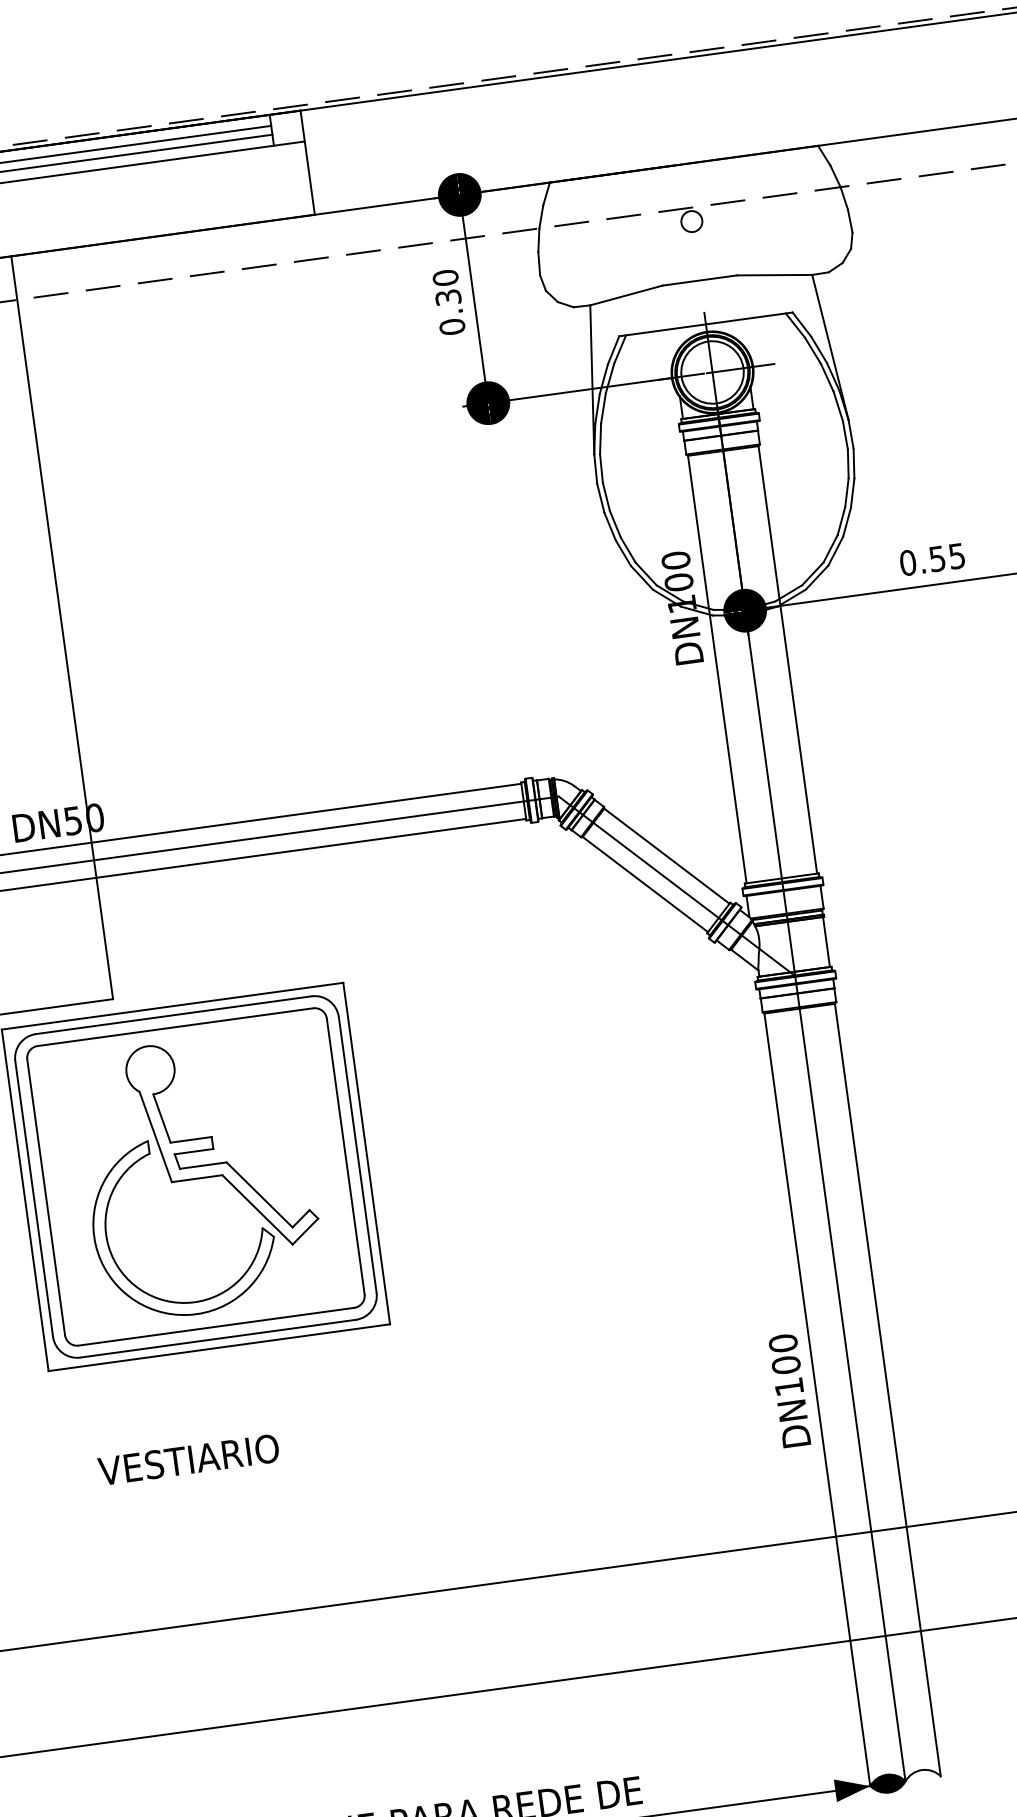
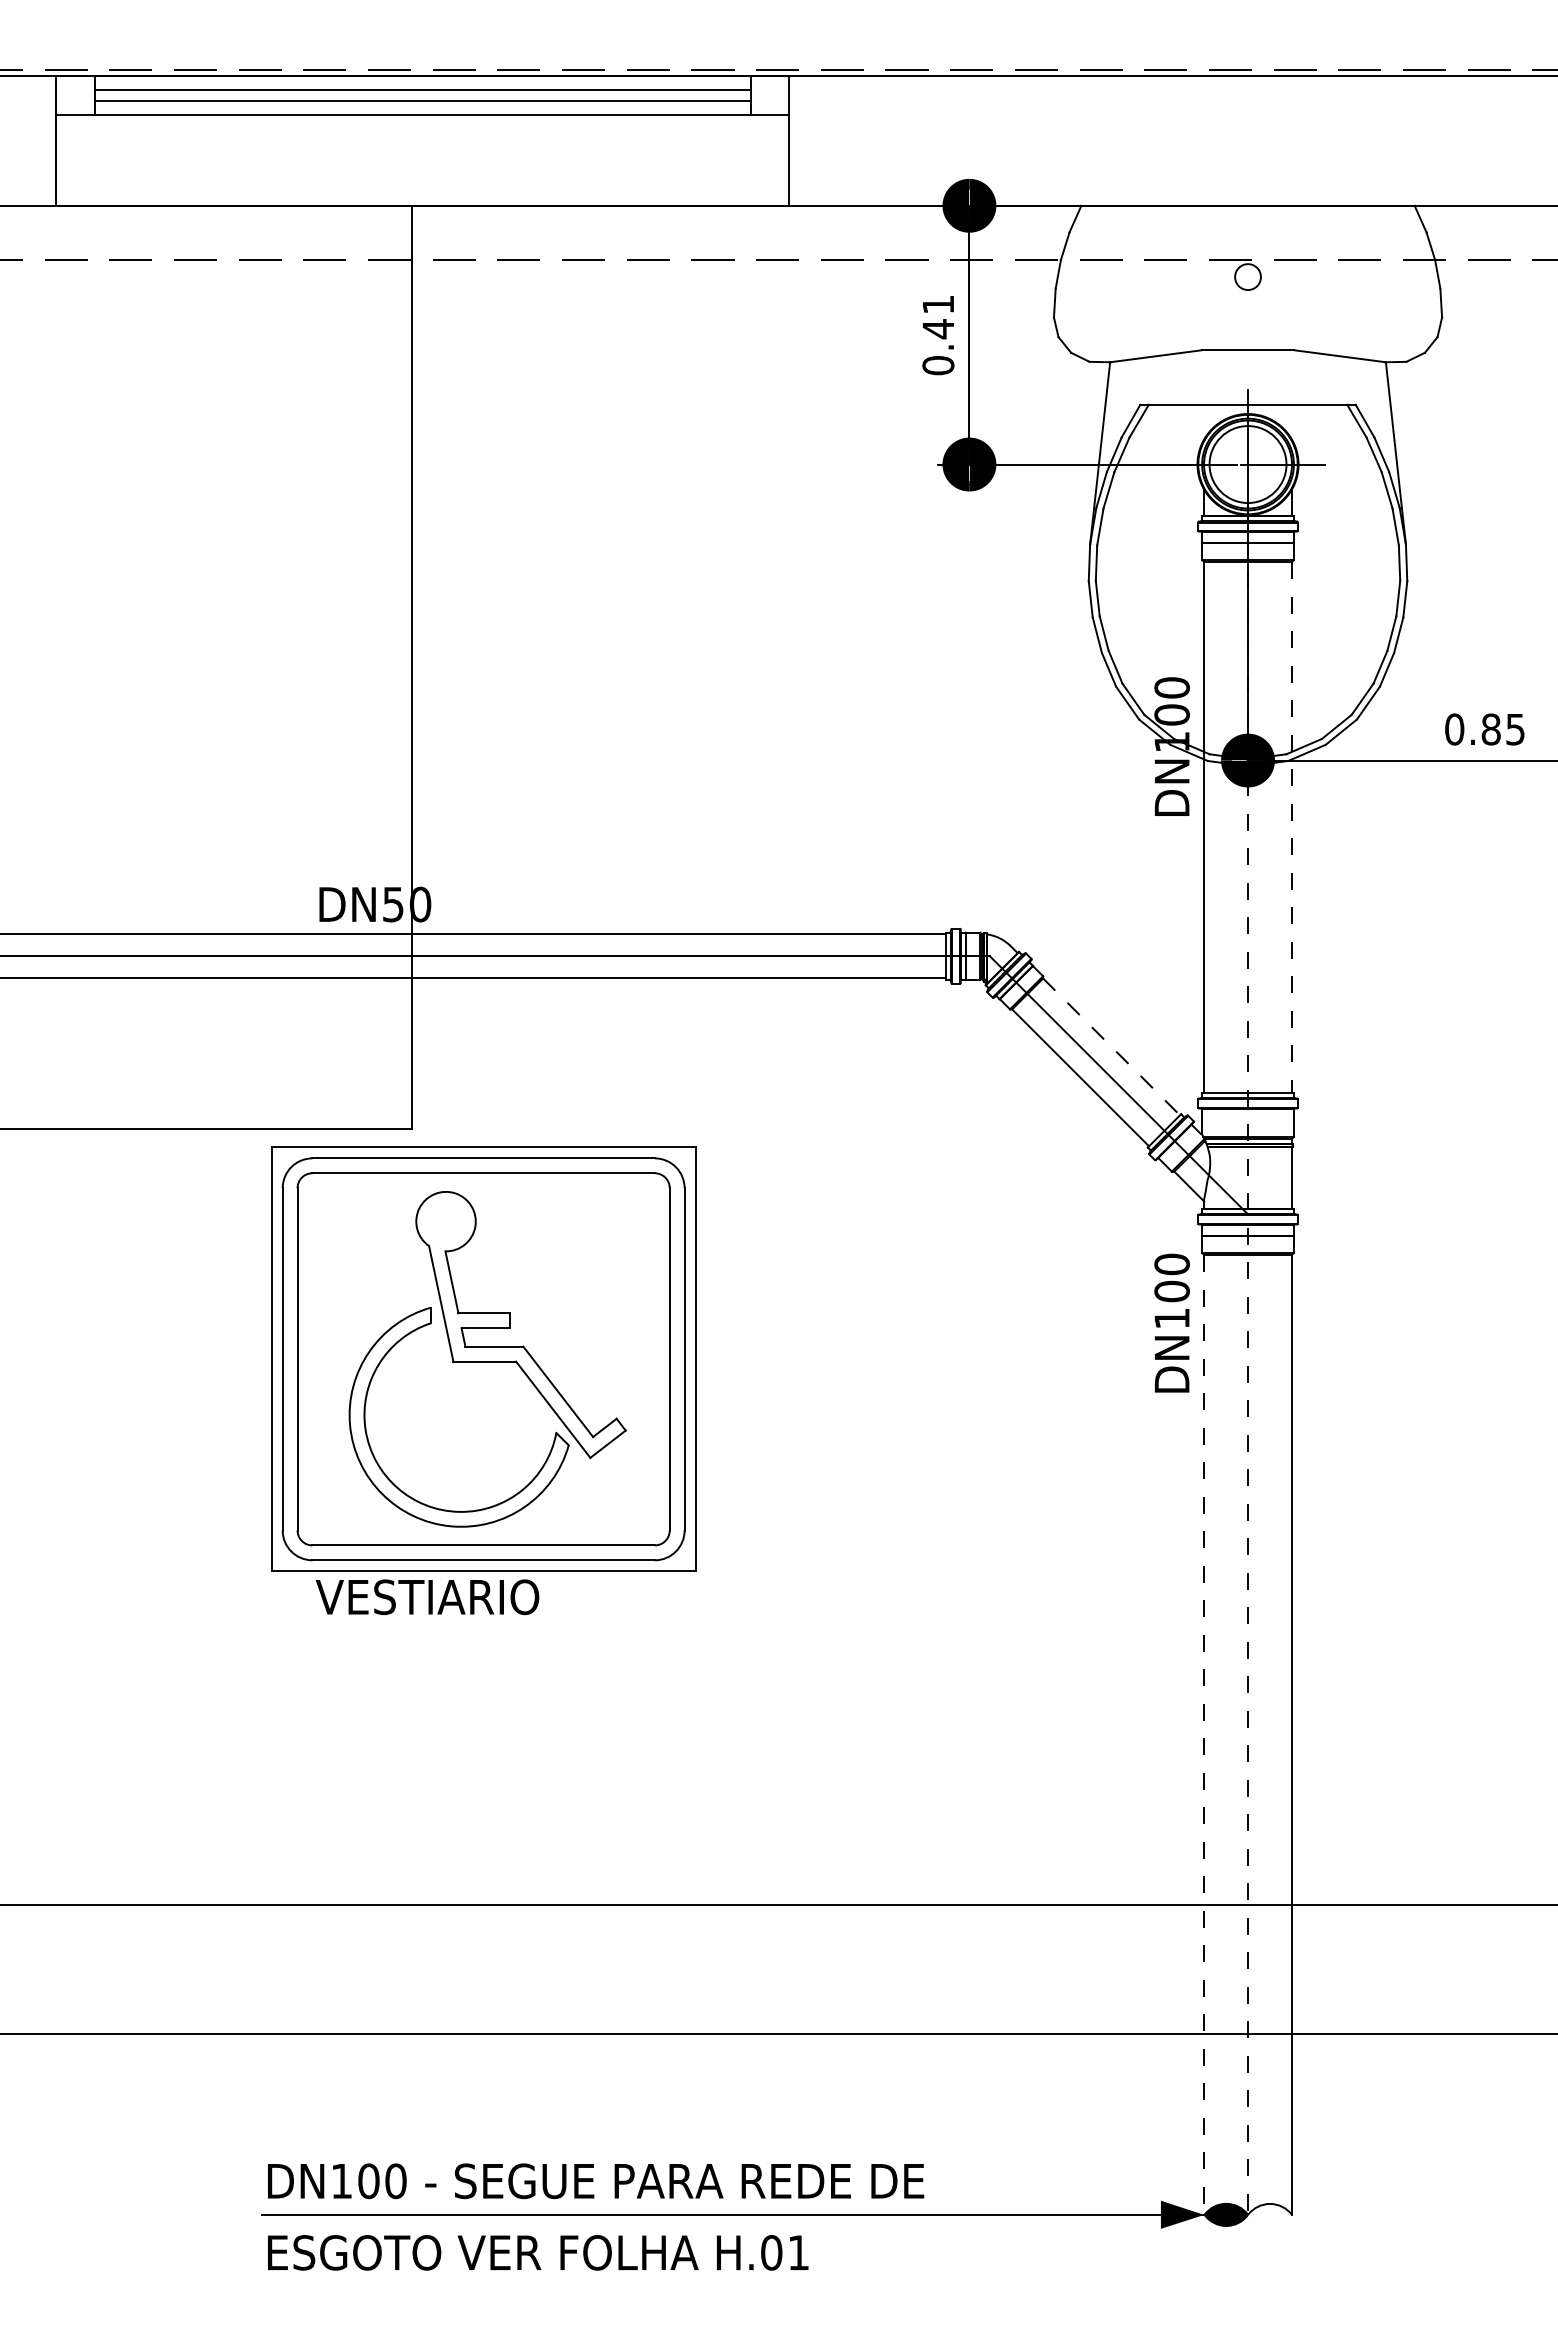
text: (447, 288) -> (938, 317), 0.30 -> 0.41
text: (936, 558) -> (1490, 729), 0.55 -> 0.85
line: (787, 659) -> (1291, 827), solid -> dashed
line: (666, 855) -> (1111, 1046), solid -> dashed
line: (811, 1091) -> (1248, 1358), solid -> dashed
text: (789, 1390) -> (1171, 1322), moved
line: (817, 1400) -> (1204, 1735), solid -> dashed
text: (188, 1460) -> (427, 1597), moved

